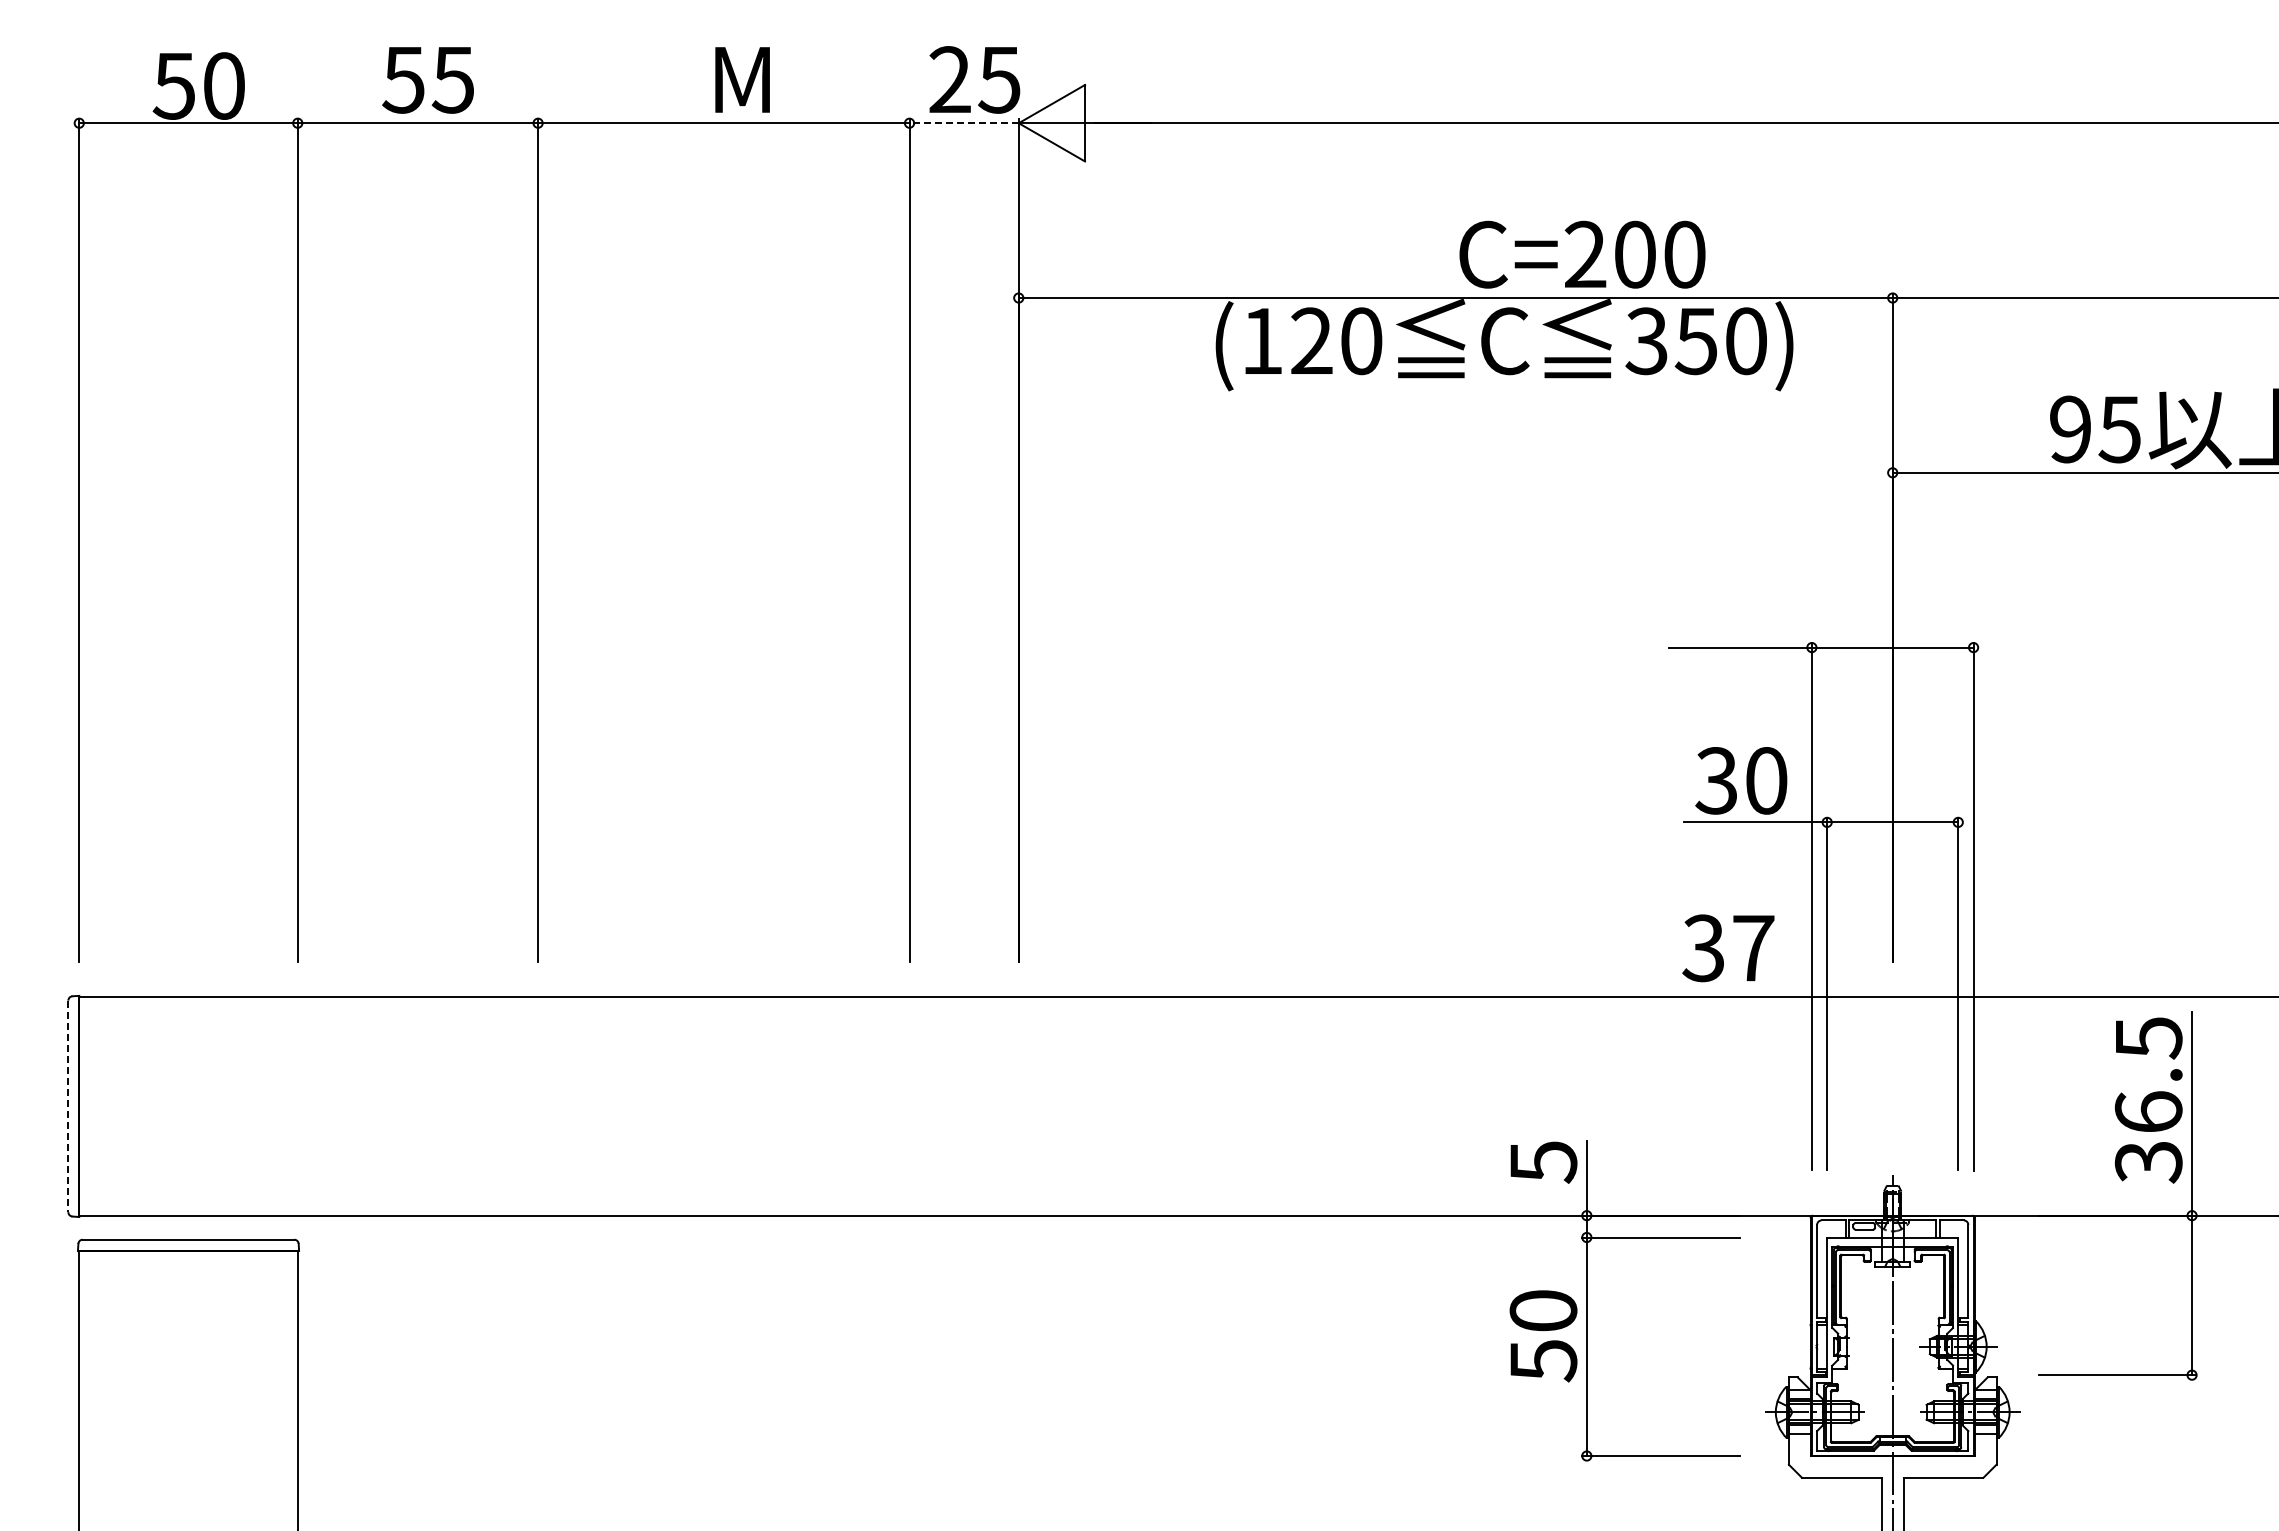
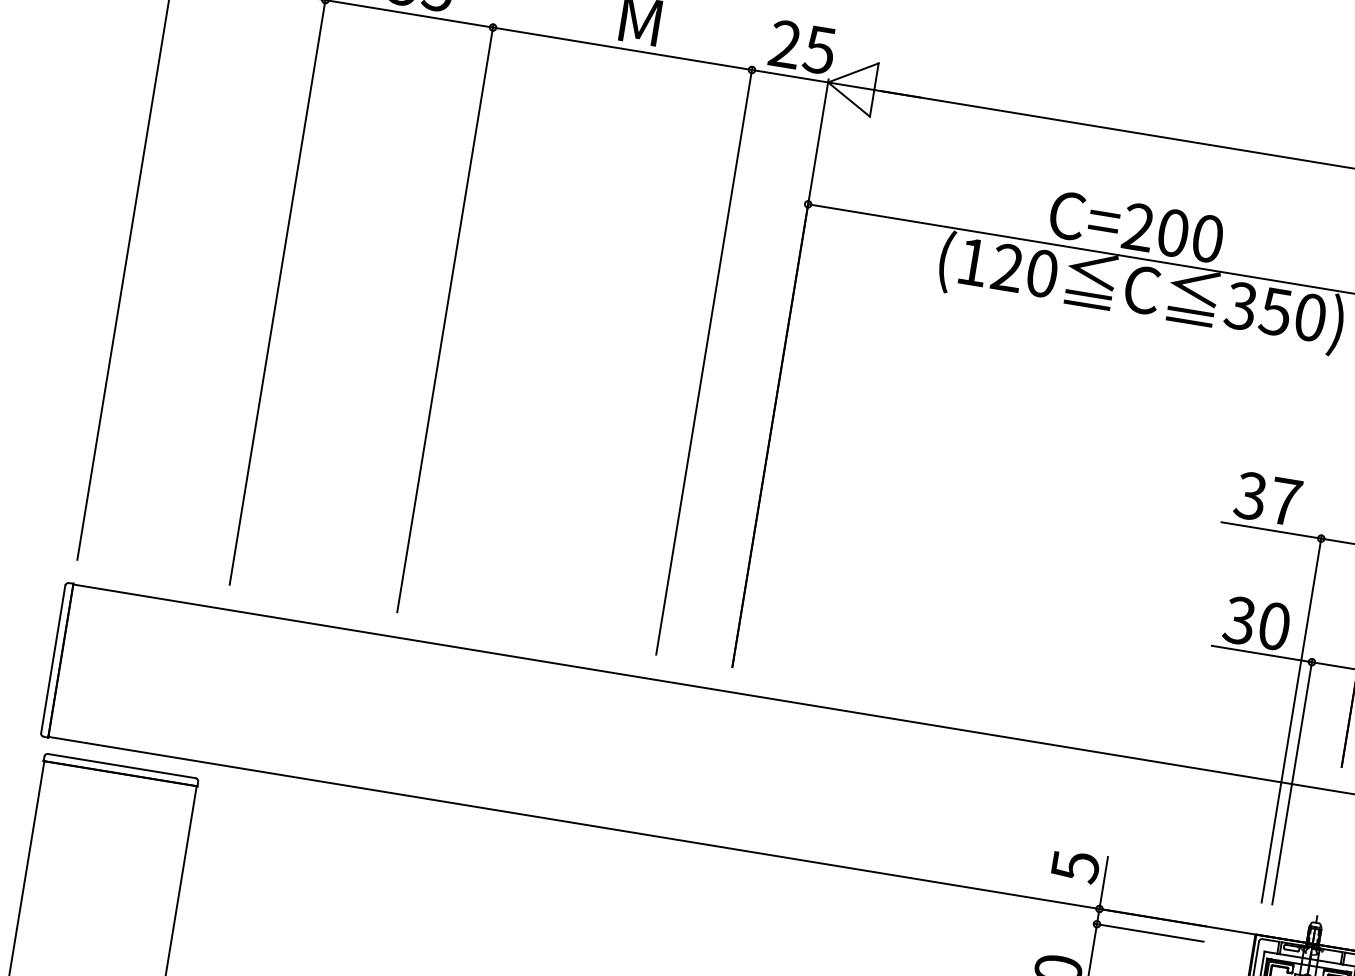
line: (964, 123) -> (790, 76), dashed -> solid
text: (1582, 254) -> (1136, 226), moved
text: (1728, 948) -> (1268, 499), moved
line: (68, 1106) -> (53, 659), dashed -> solid

